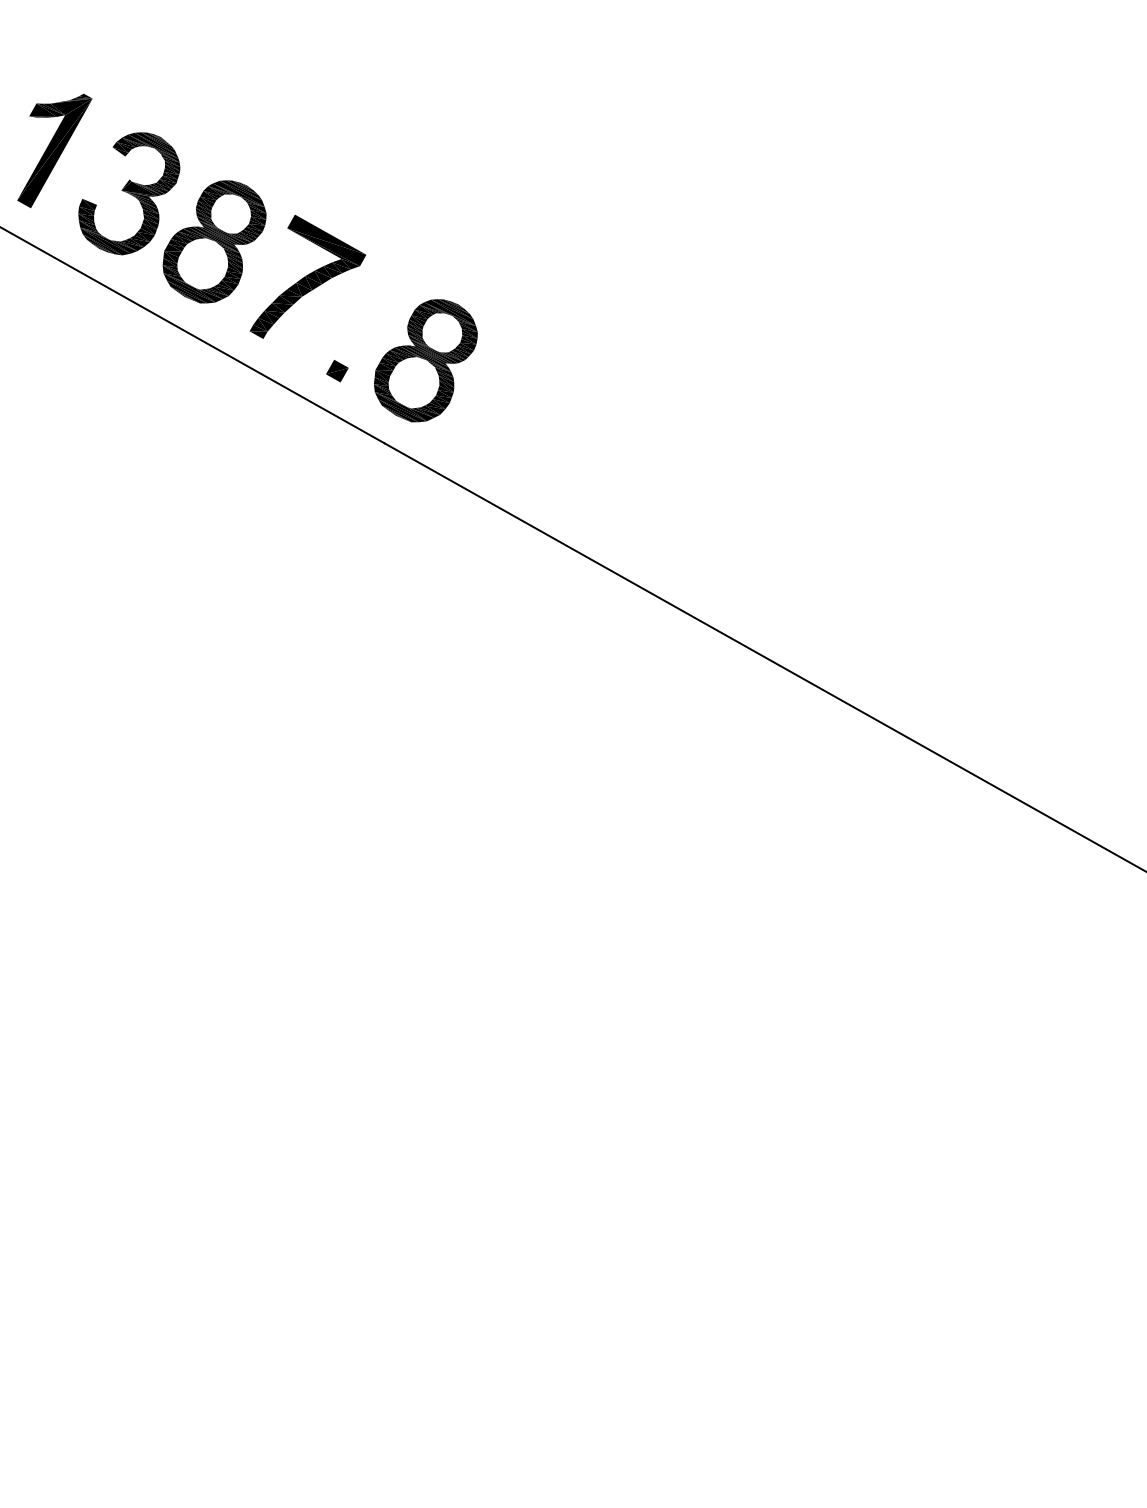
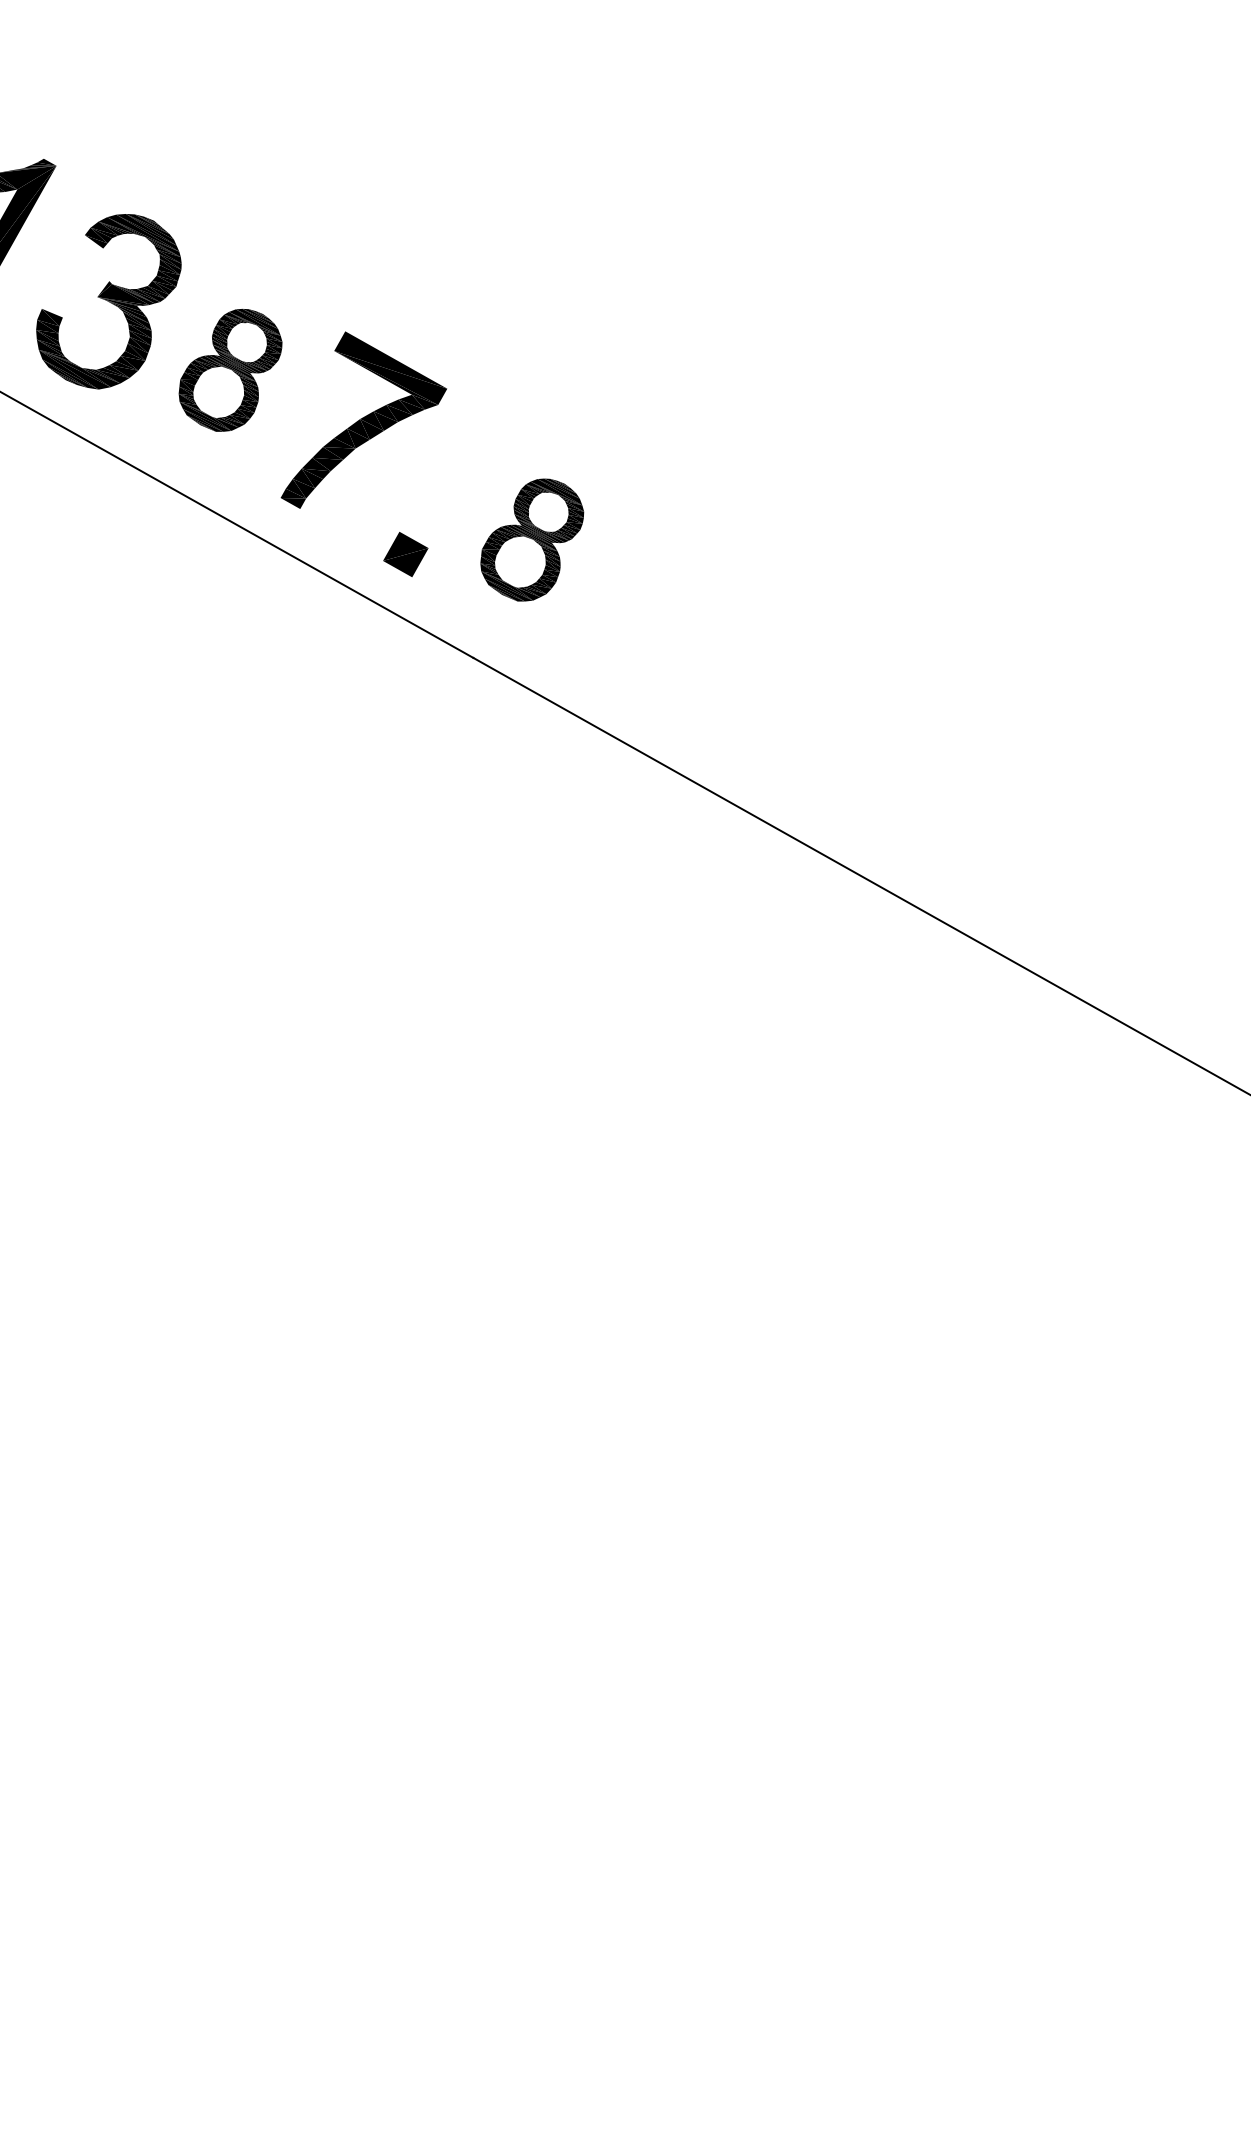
part: (214, 241) -> (230, 369), size x0.7
part: (425, 360) -> (531, 539), size x0.7
part: (337, 371) -> (406, 555), size x1.4

